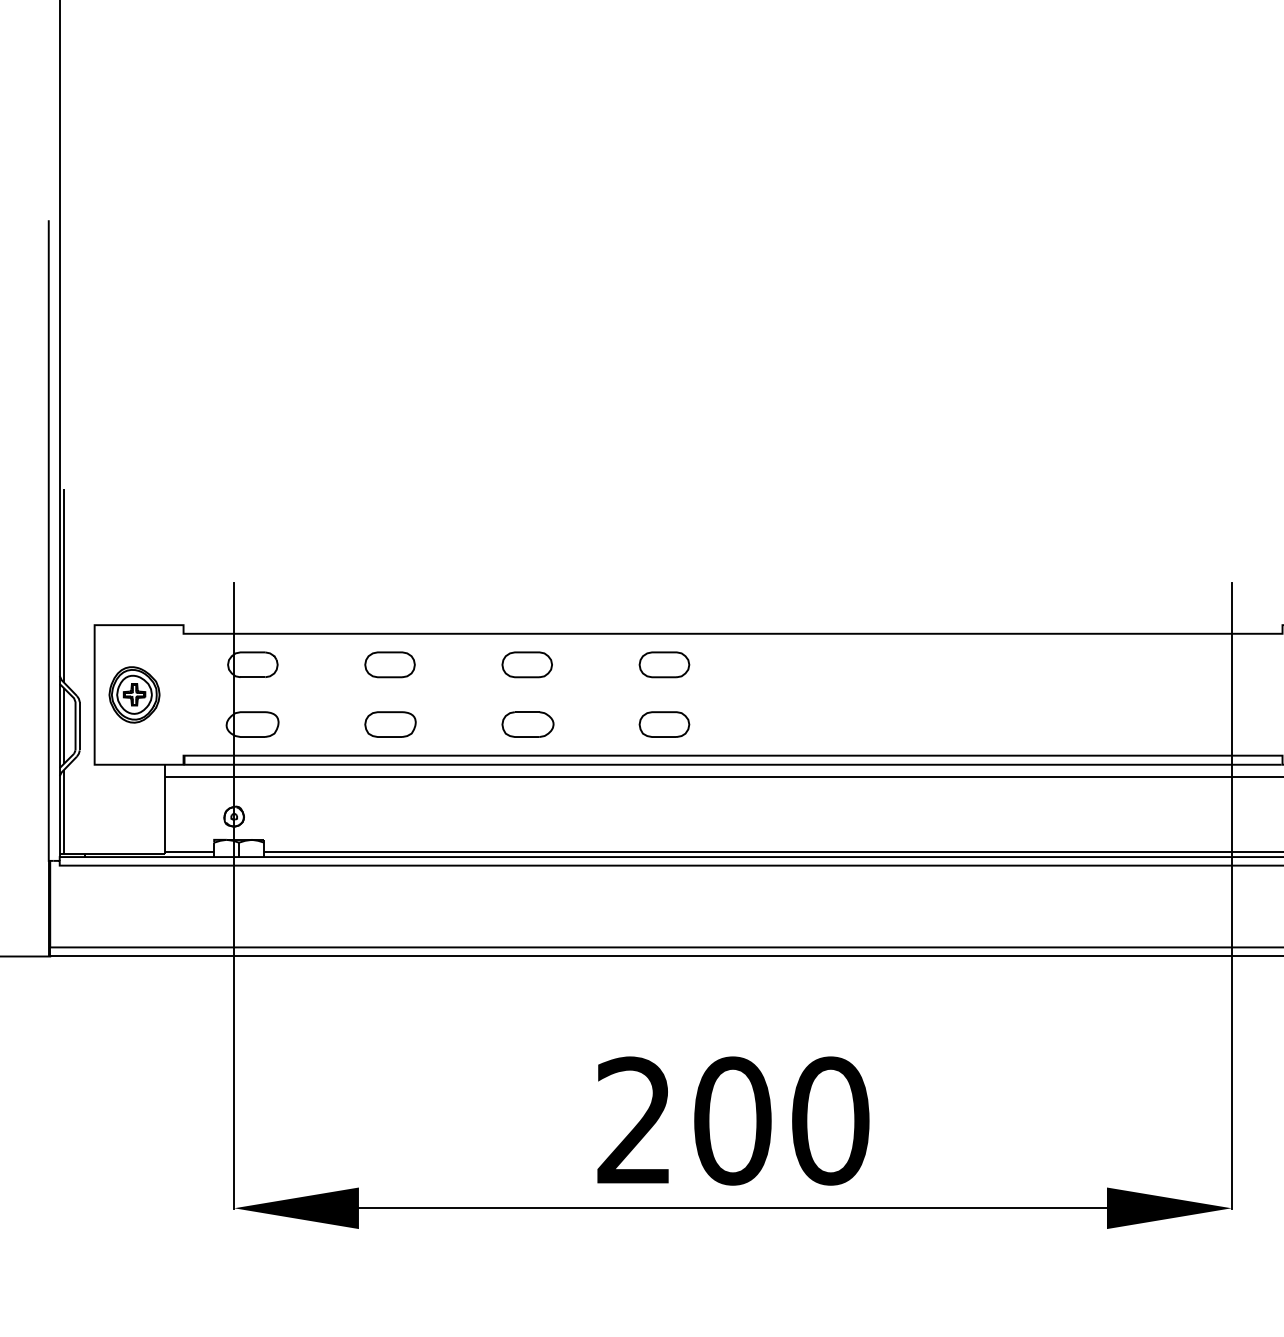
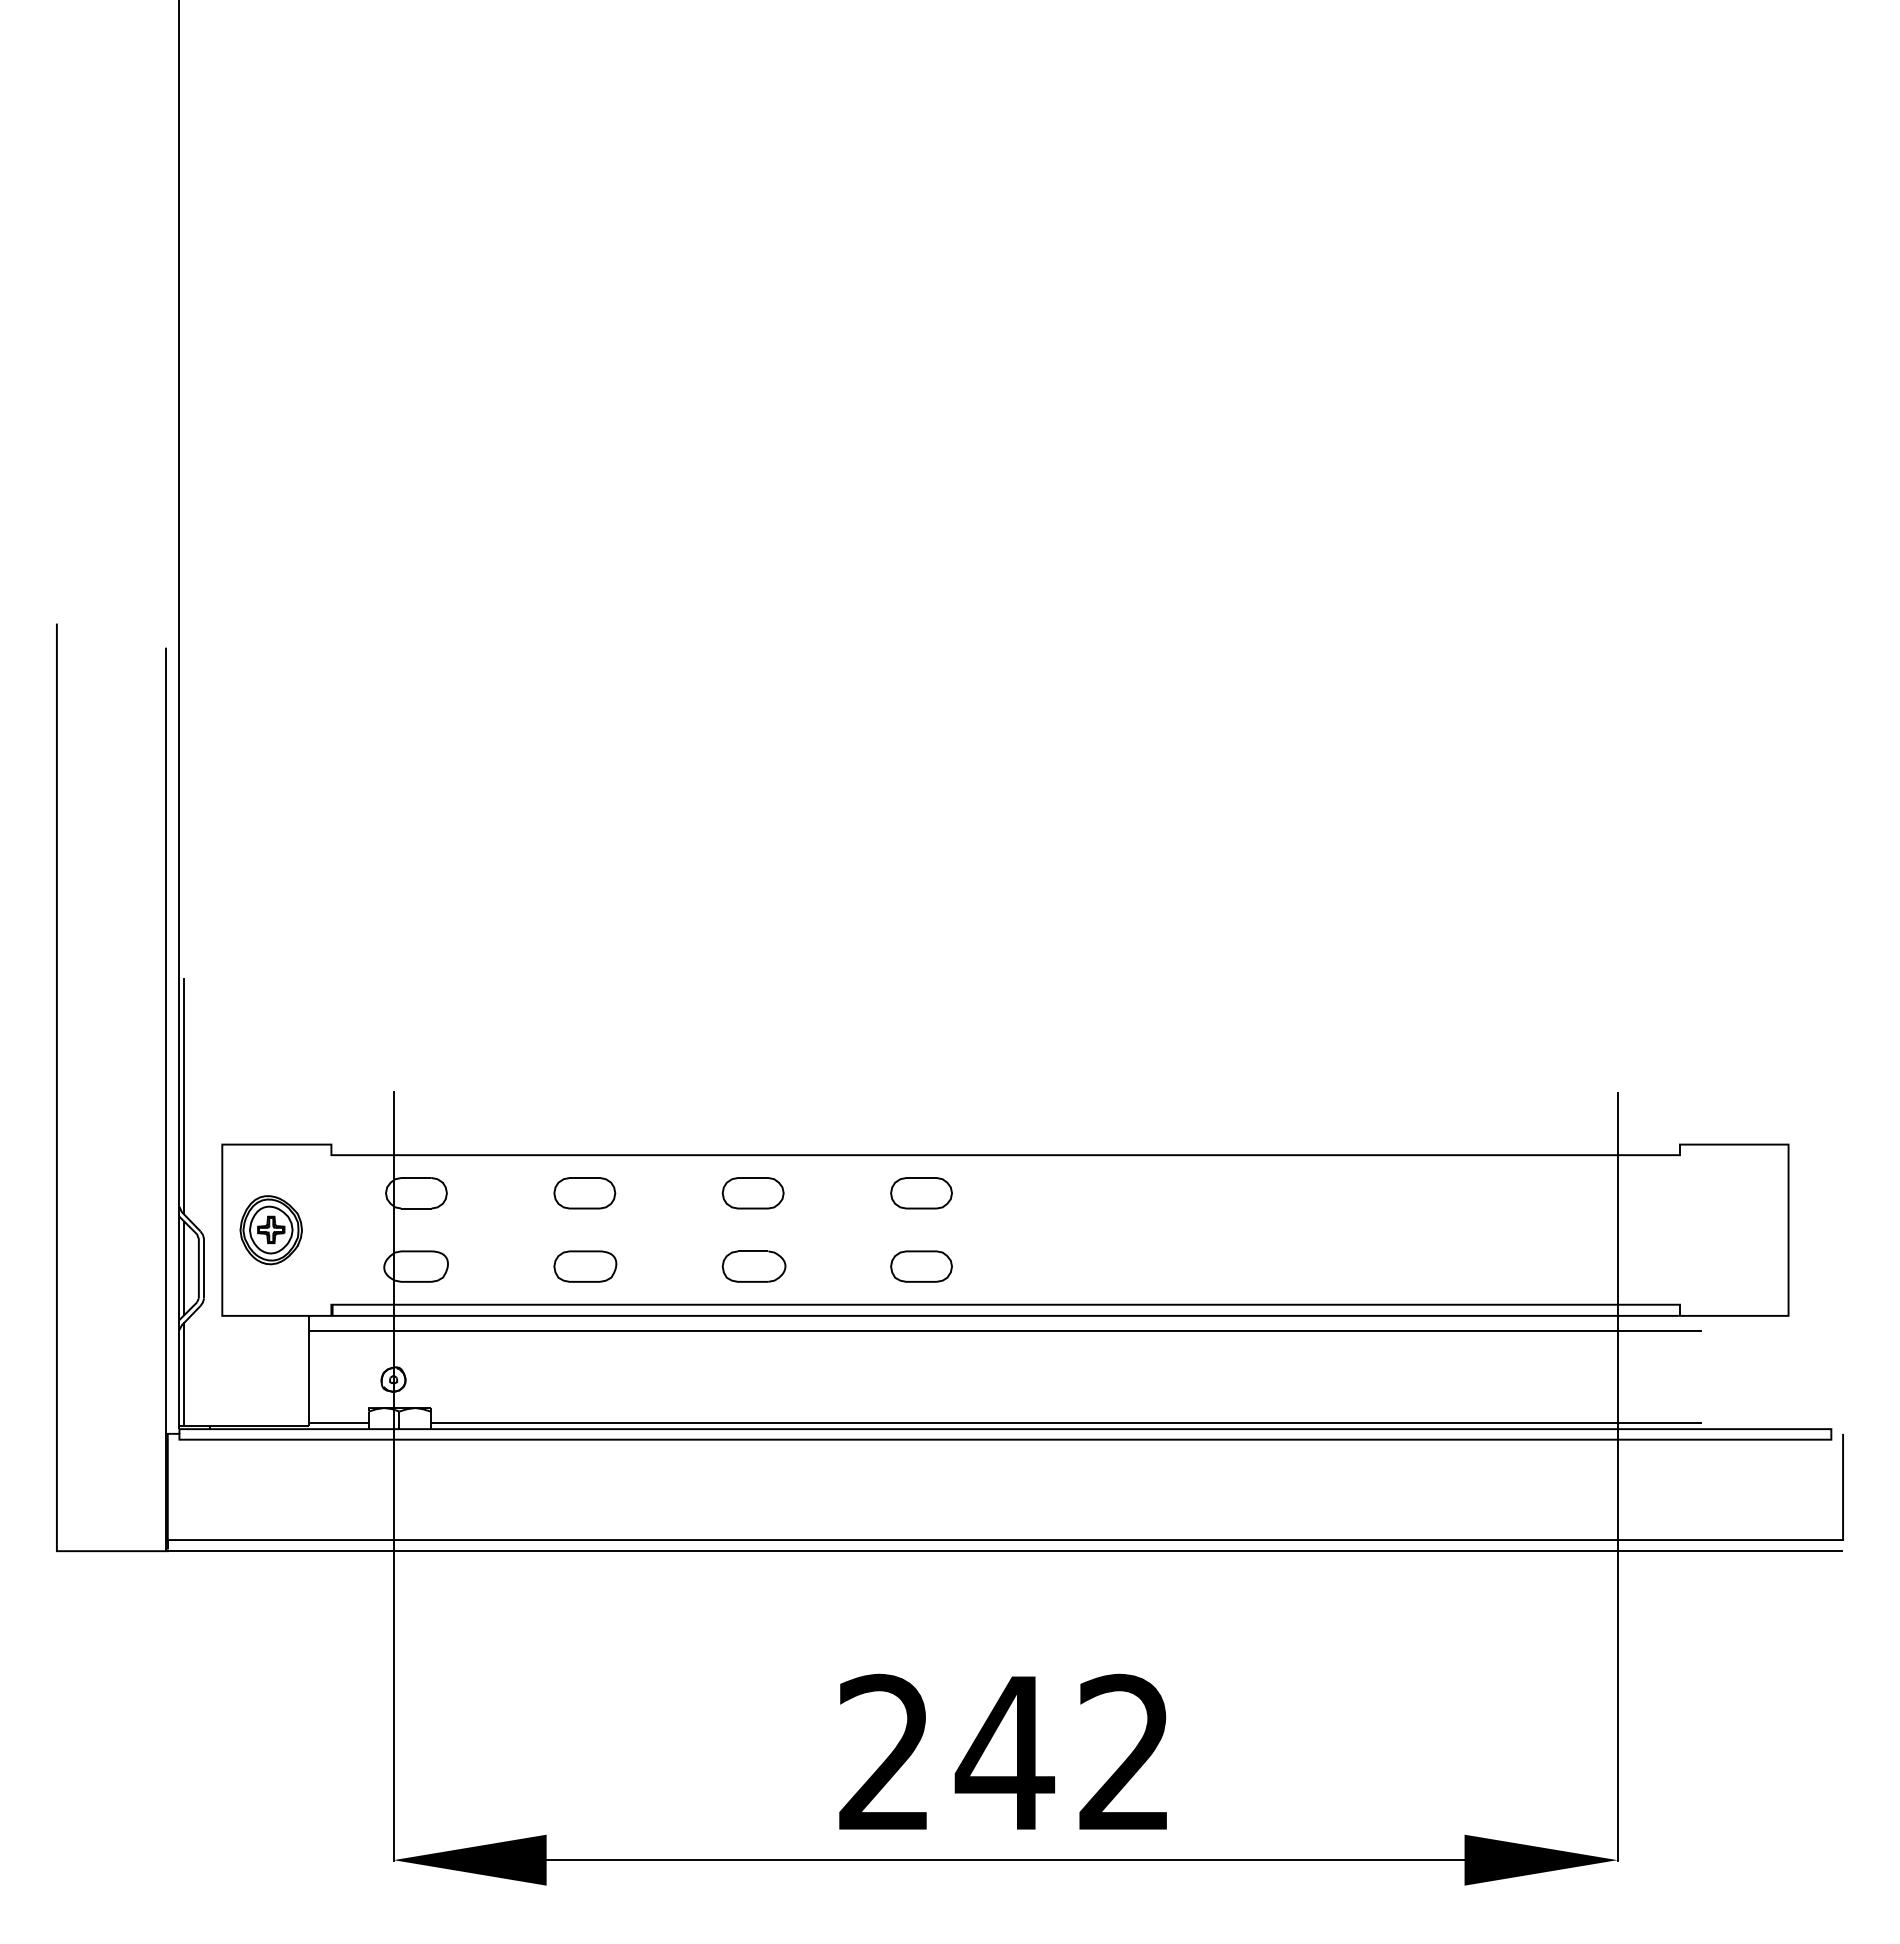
text: (780, 1120) -> (1063, 1752), 200 -> 242

